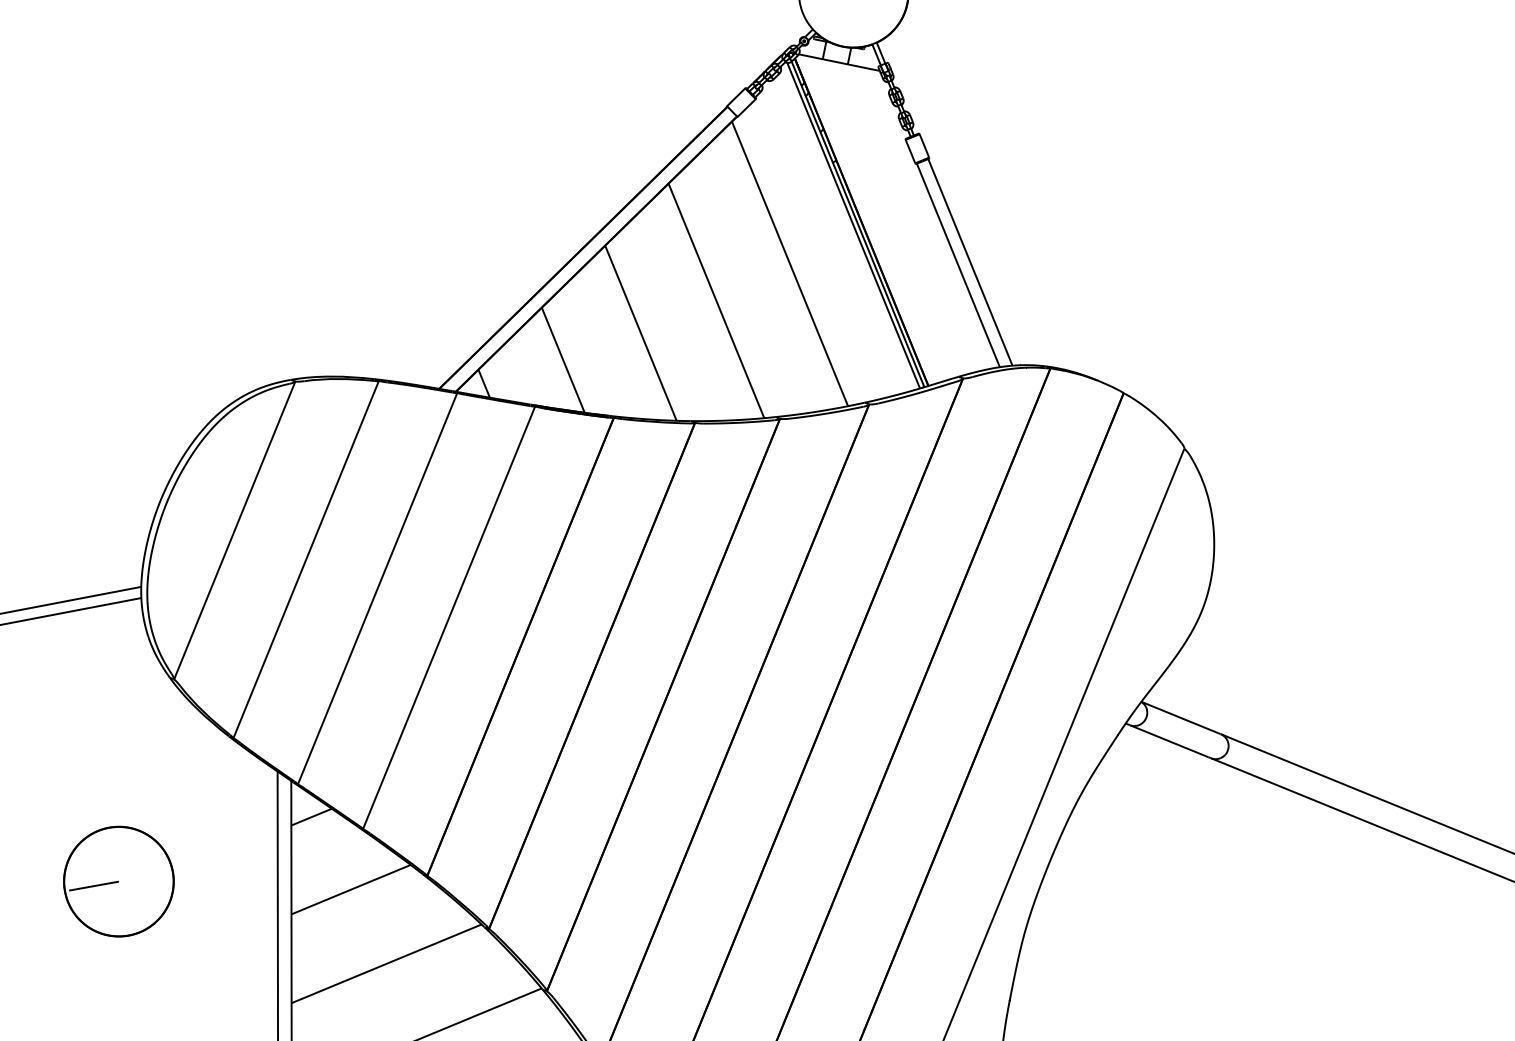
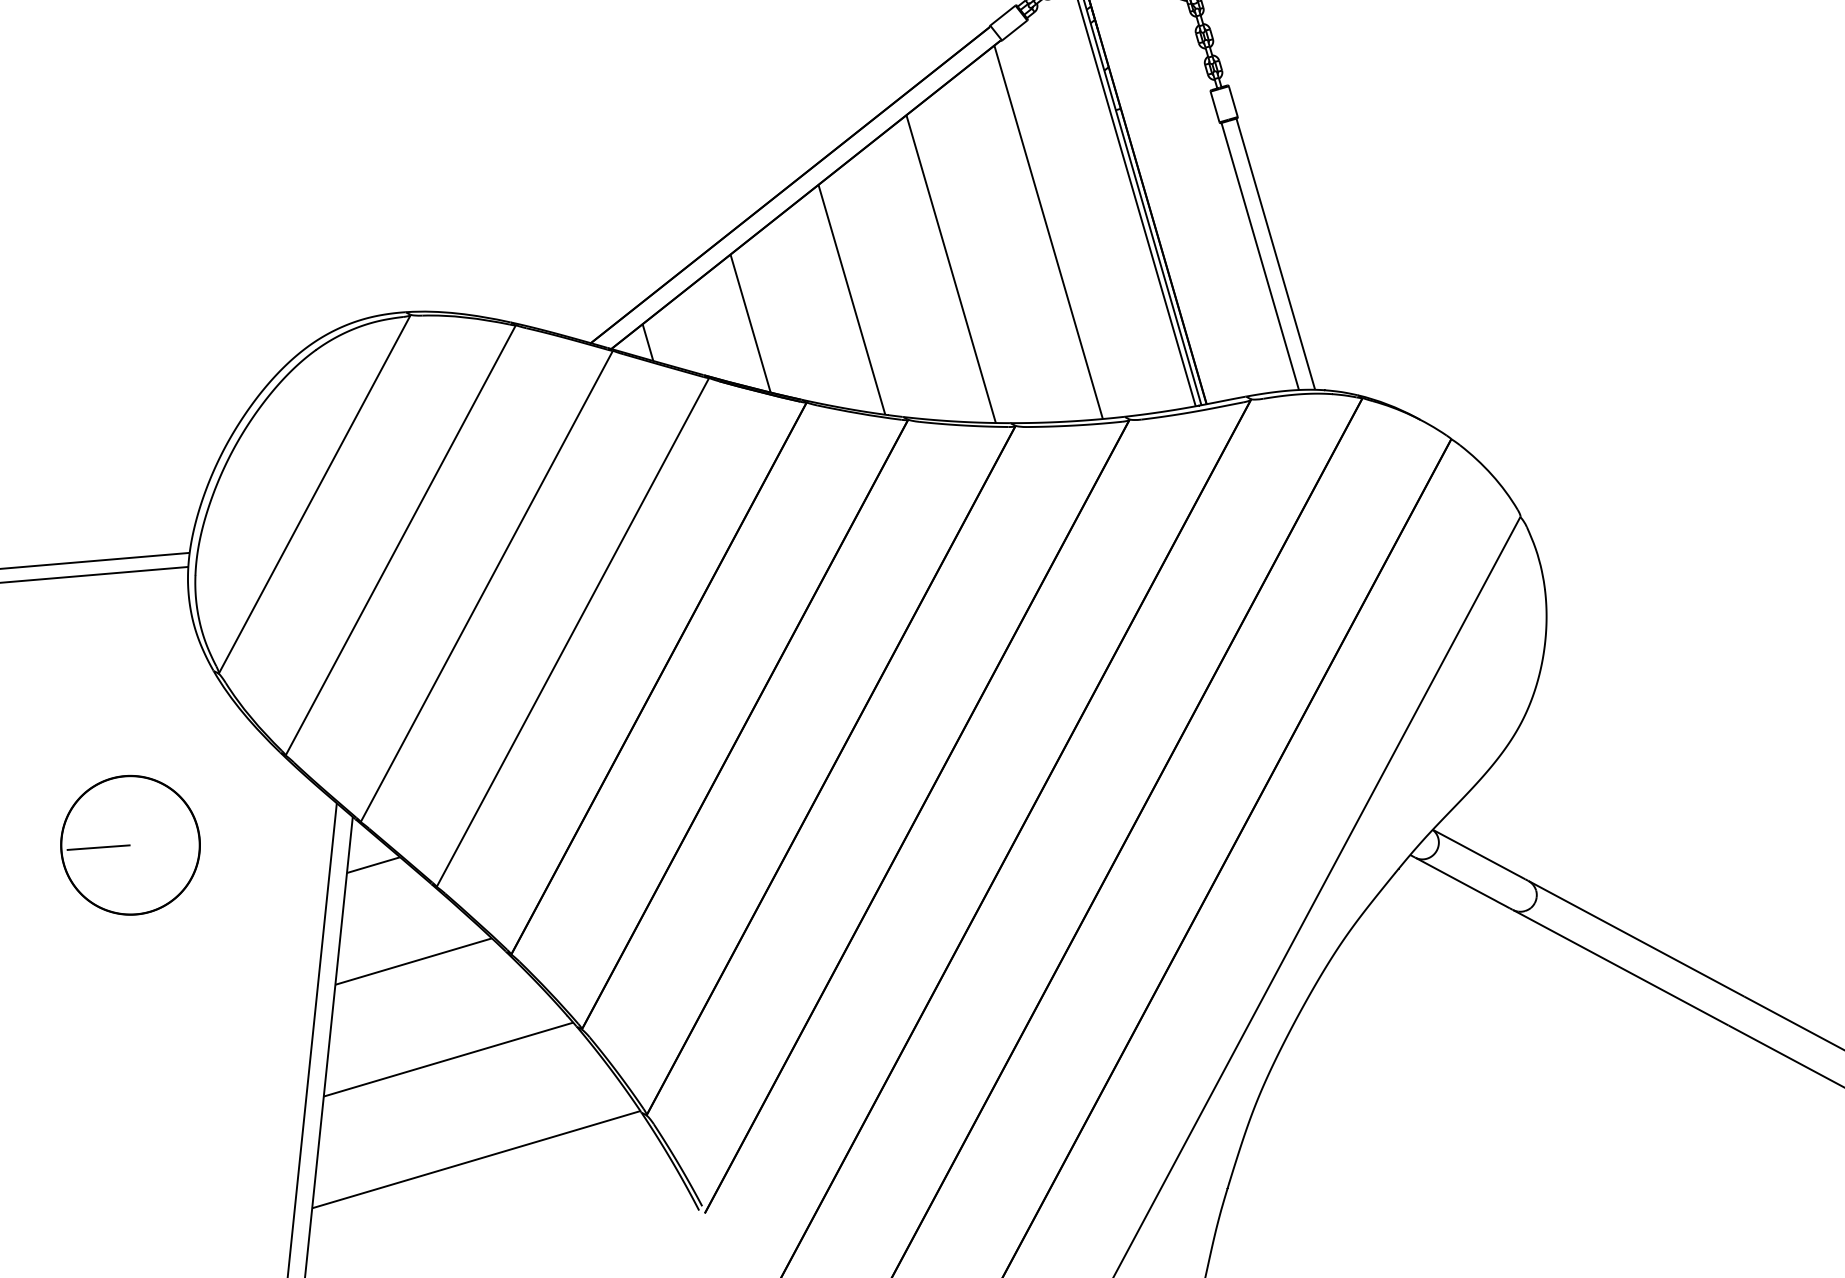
part: (118, 881) -> (130, 845), moved

